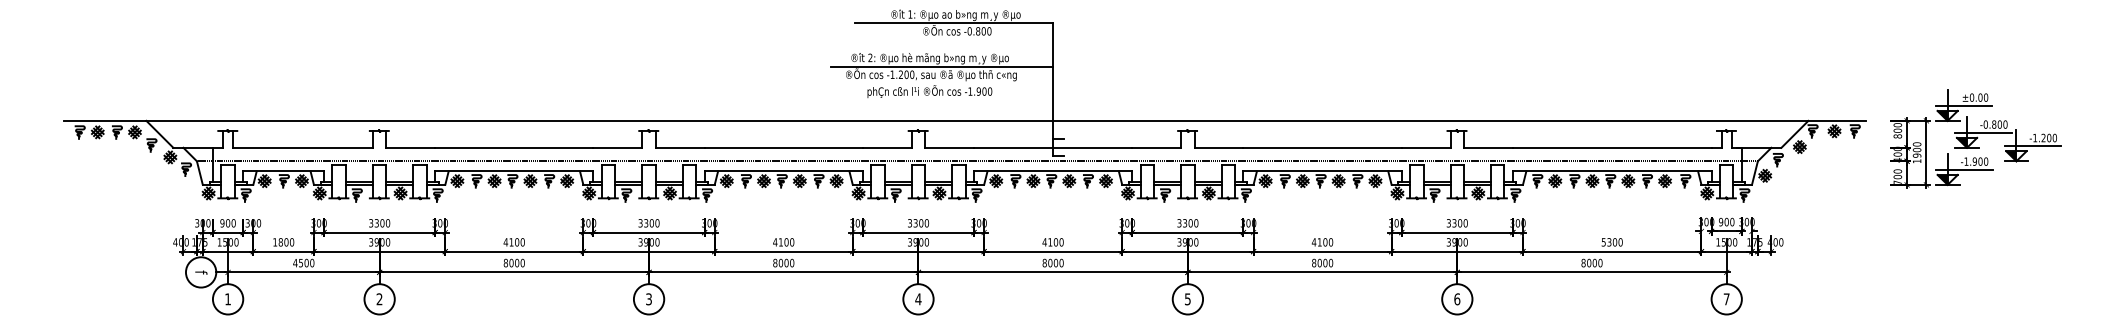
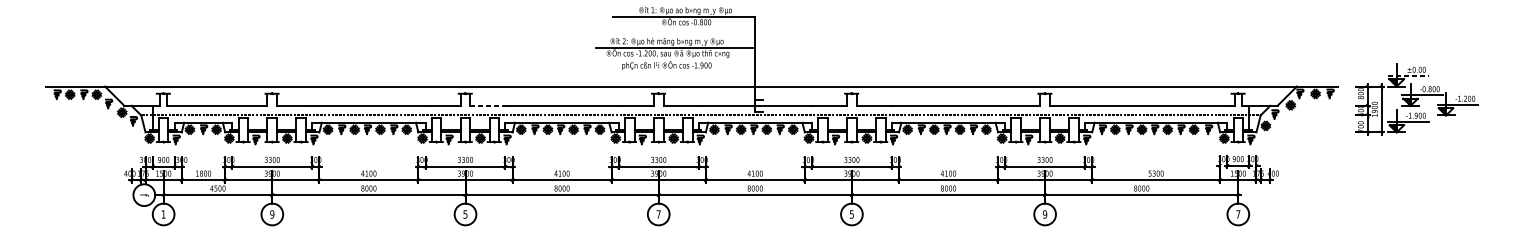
line: (1964, 105) -> (1408, 75), solid -> dashed
line: (680, 147) -> (488, 105), solid -> dashed
text: (648, 298) -> (465, 213), 3 -> 5
text: (379, 299) -> (272, 214), 2 -> 9
text: (918, 299) -> (658, 214), 4 -> 7
text: (1457, 299) -> (1045, 214), 6 -> 9

